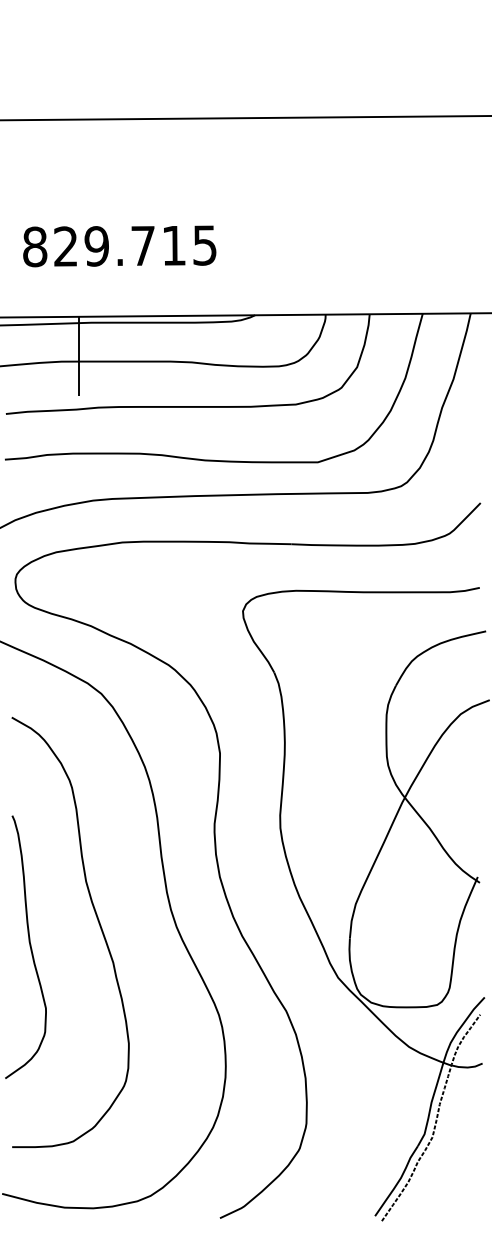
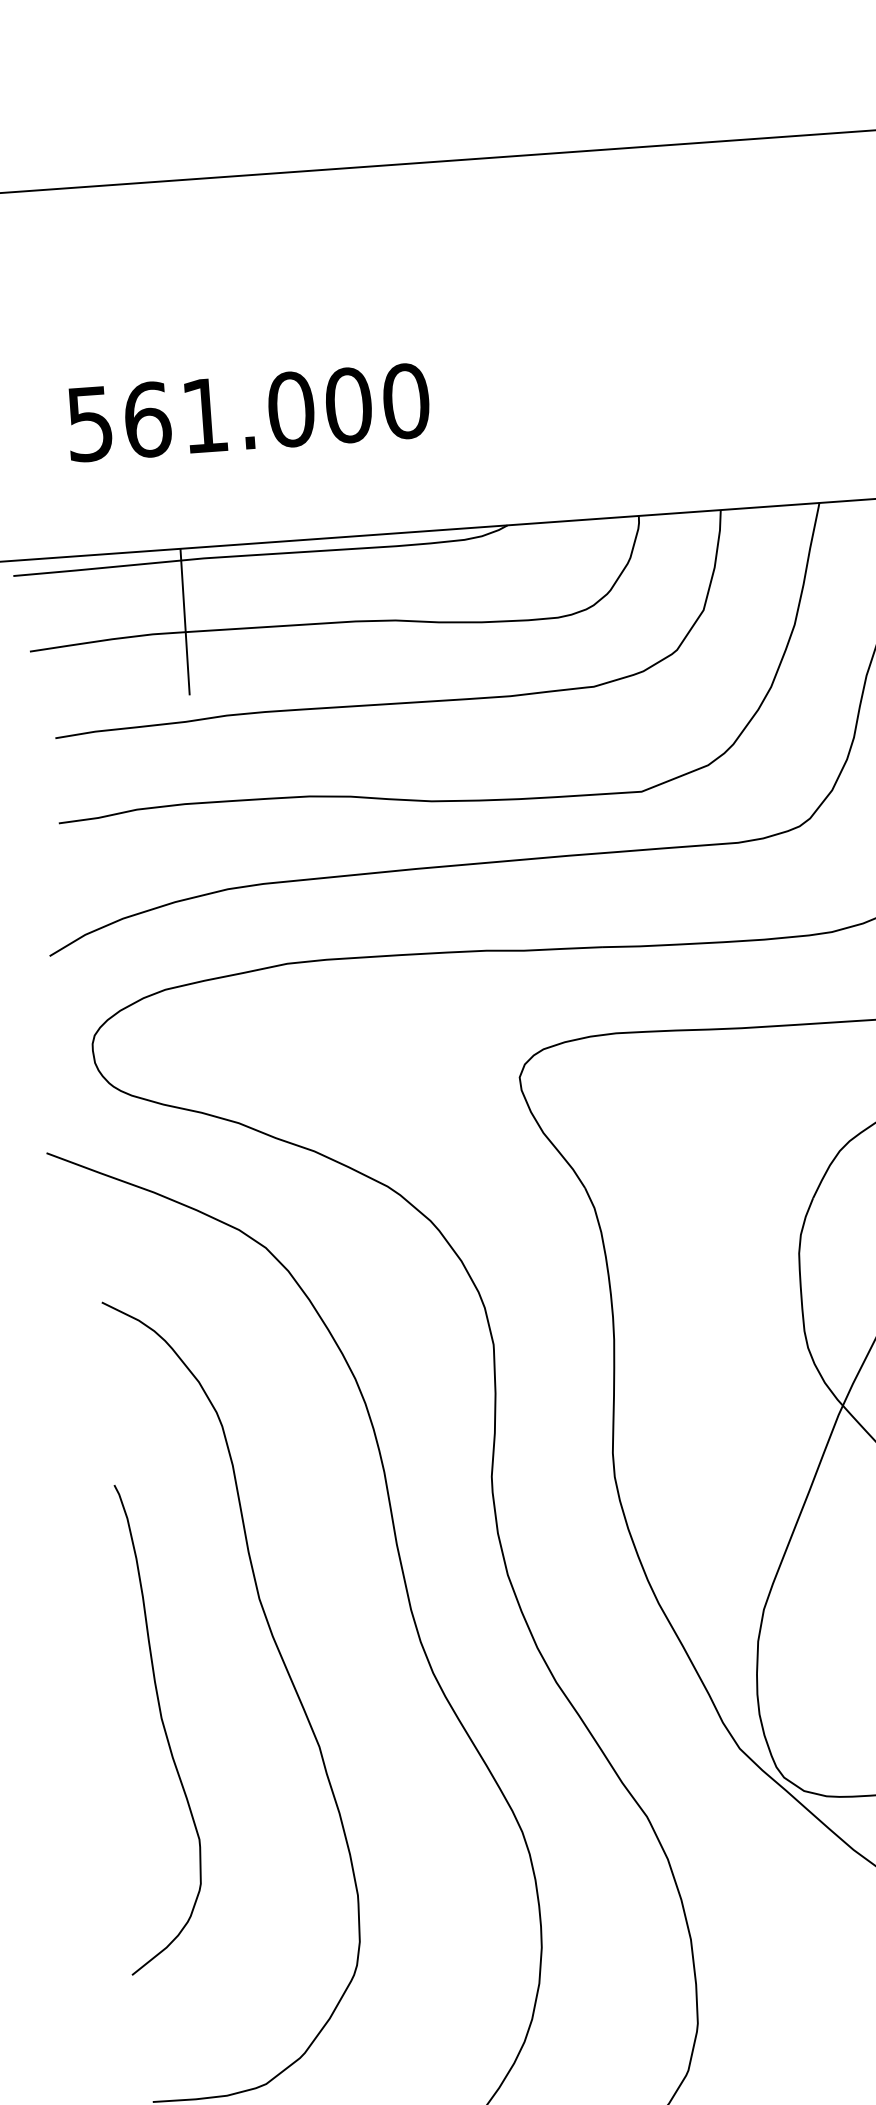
text: (120, 246) -> (249, 413), 829.715 -> 561.000

